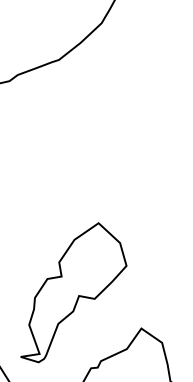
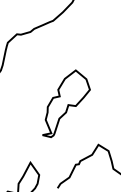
part: (75, 292) -> (66, 103), moved

